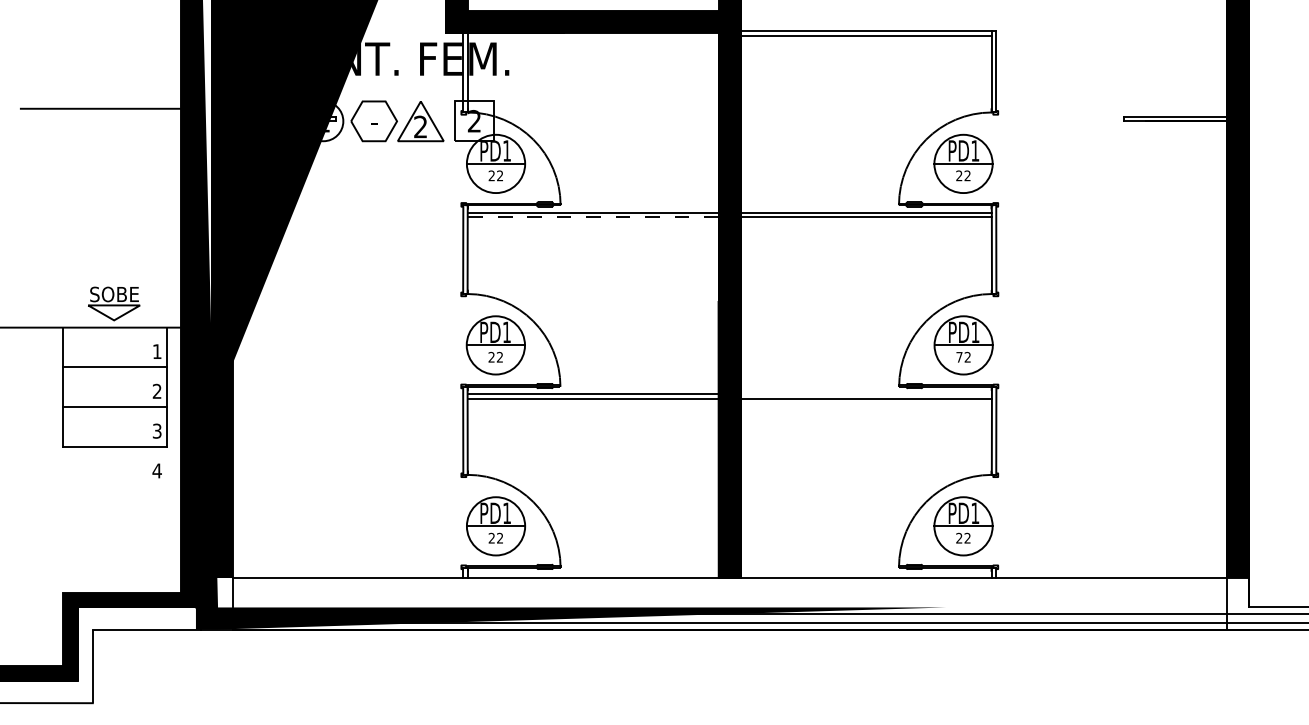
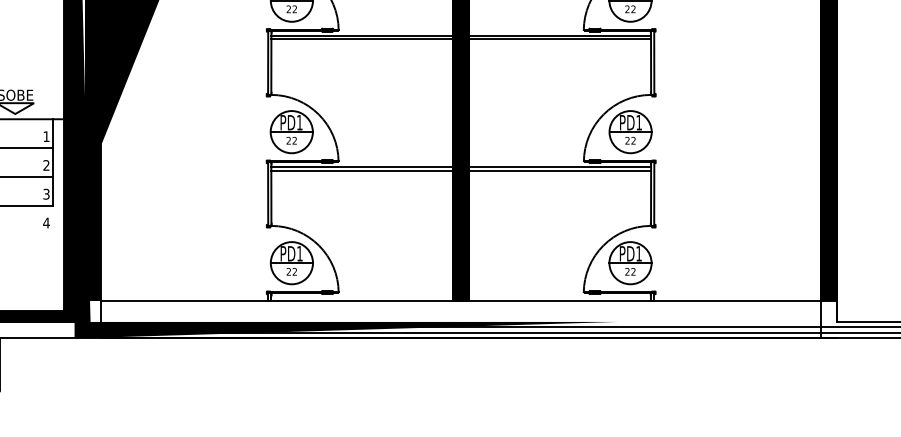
line: (592, 217) -> (361, 39), dashed -> solid
text: (959, 357) -> (627, 140), 72 -> 22
line: (865, 394) -> (559, 167), added

